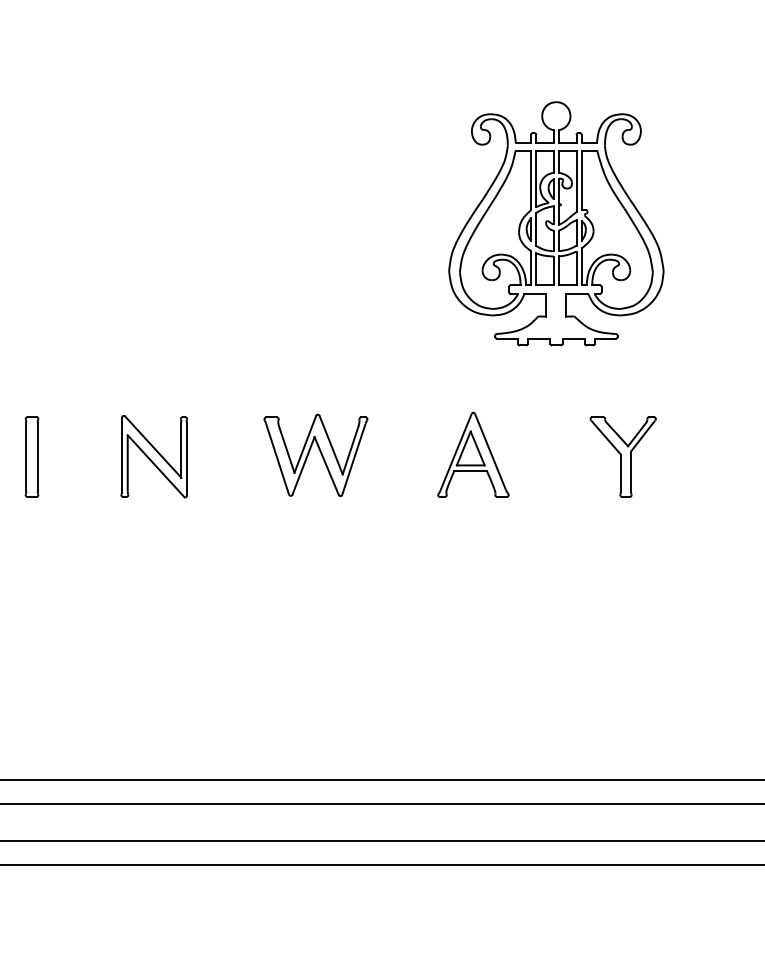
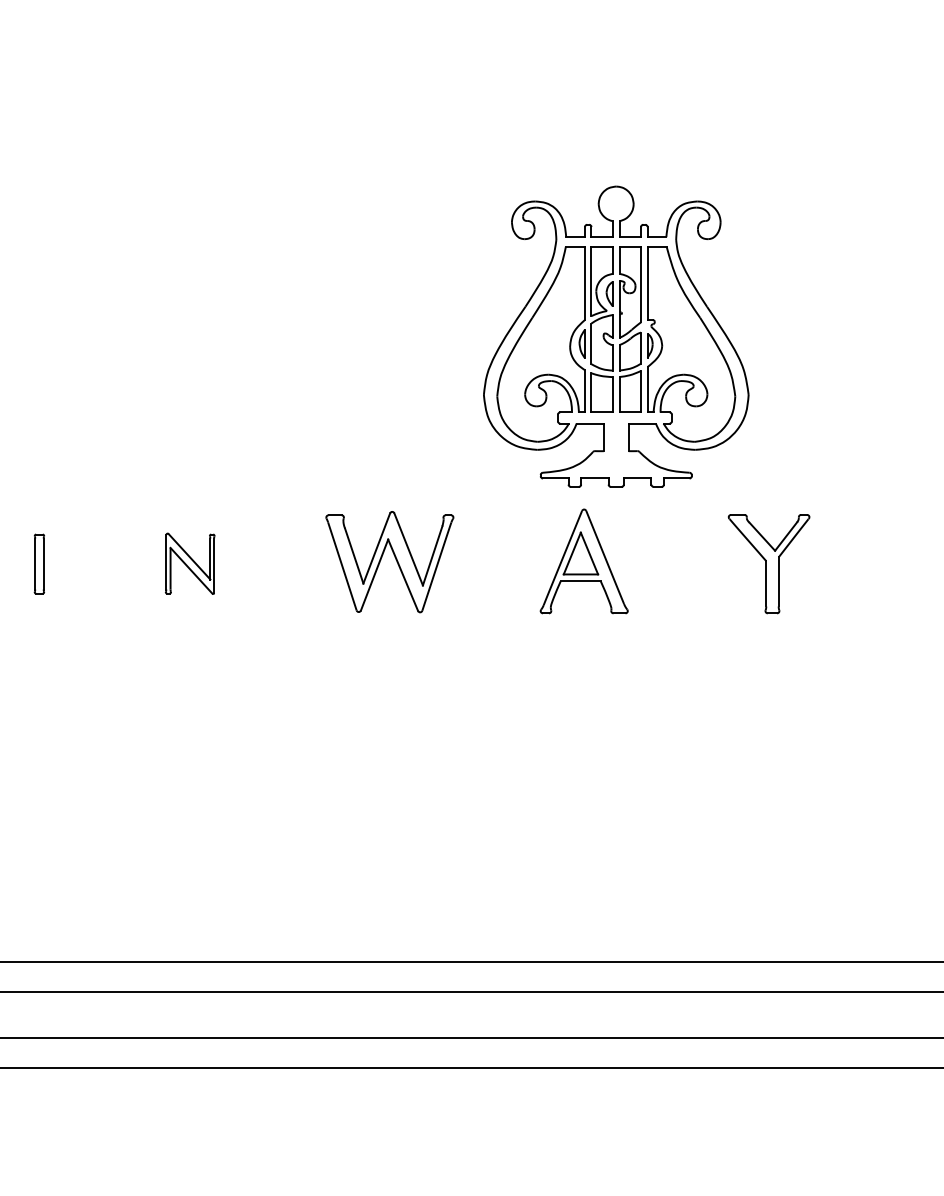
part: (556, 223) -> (616, 336), moved
part: (31, 456) -> (38, 563), size x0.6
part: (153, 456) -> (189, 563), size x0.6

